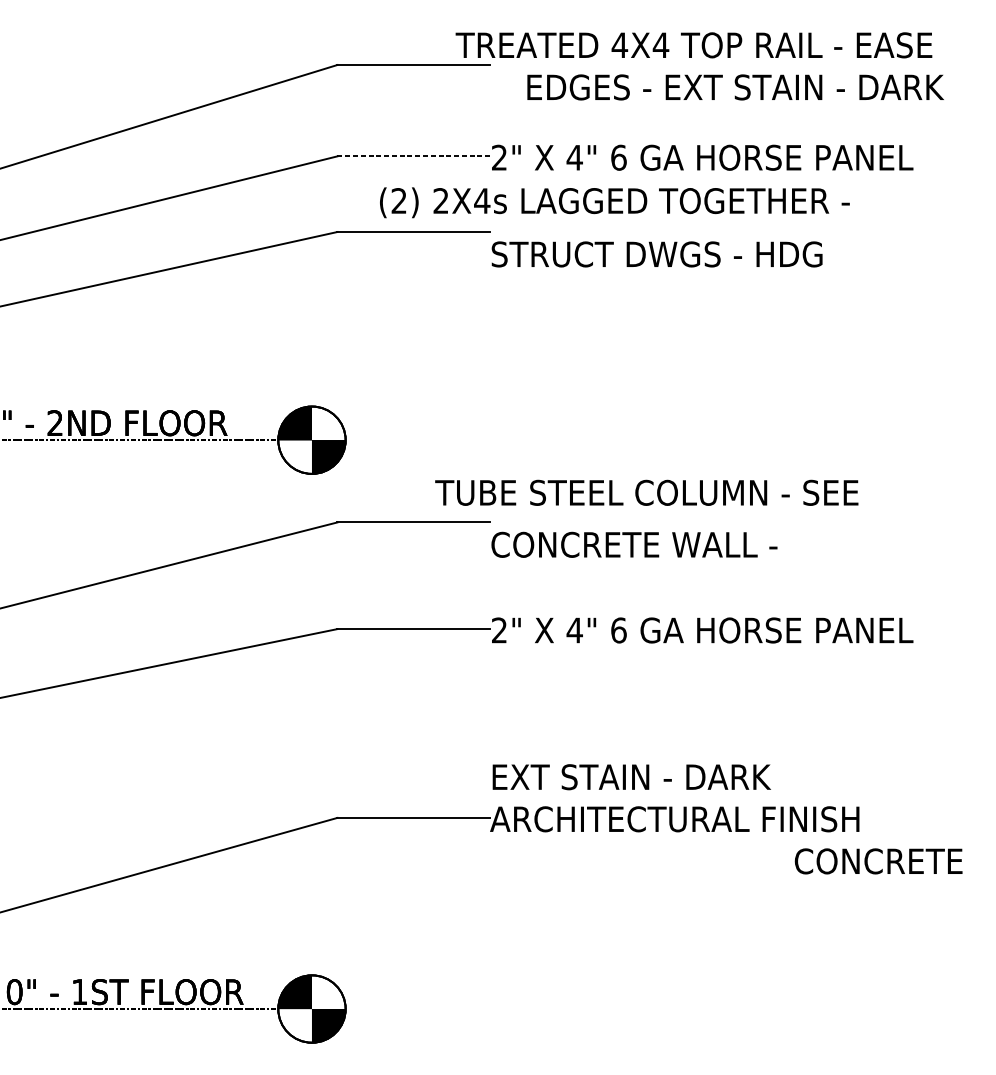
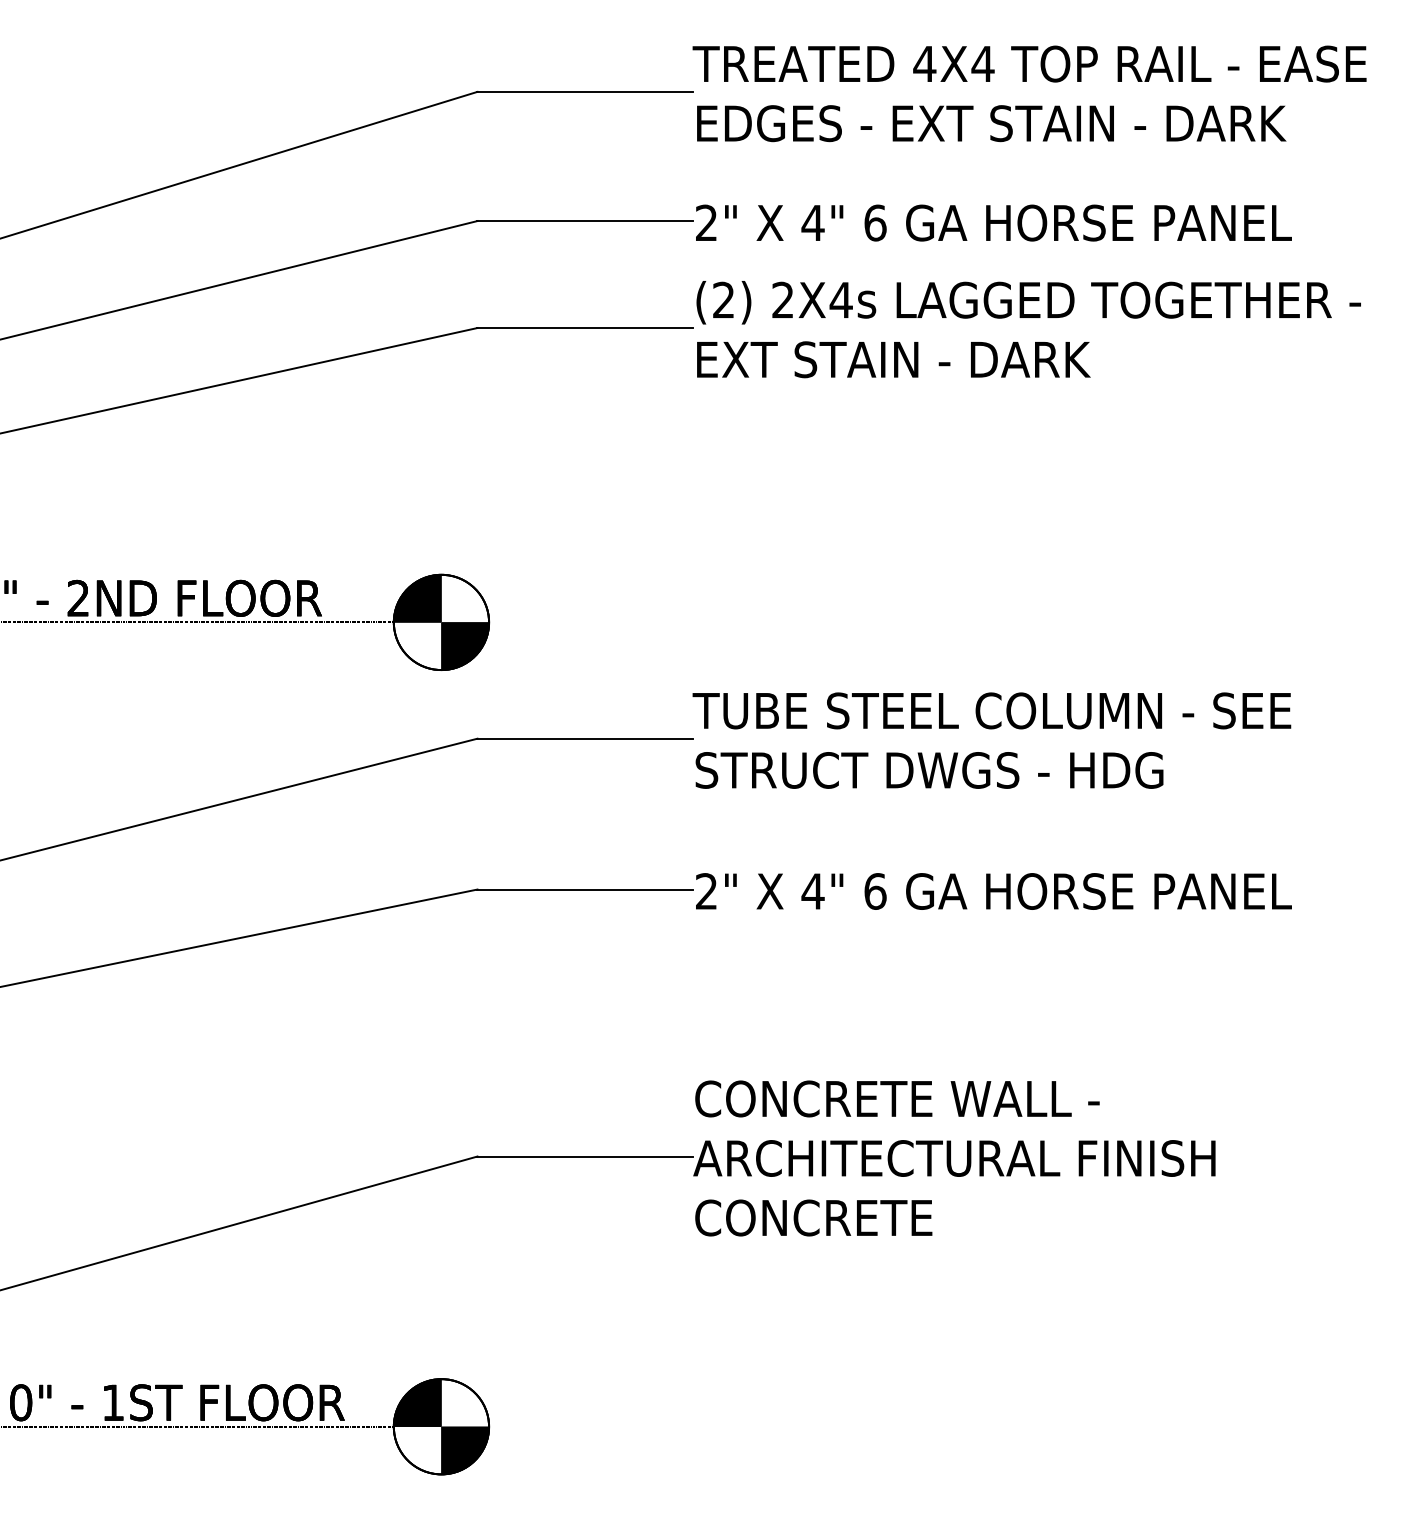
text: (693, 44) -> (1029, 63), moved
text: (735, 87) -> (991, 123), moved
line: (413, 156) -> (585, 221), dashed -> solid
text: (614, 202) -> (1028, 302), moved
text: (657, 254) -> (929, 359), STRUCT DWGS - HDG -> EXT STAIN - DARK
text: (646, 492) -> (991, 710), moved
text: (657, 544) -> (929, 770), CONCRETE WALL - -> STRUCT DWGS - HDG
text: (634, 776) -> (897, 1098), EXT STAIN - DARK -> CONCRETE WALL -
text: (878, 861) -> (813, 1217), moved

